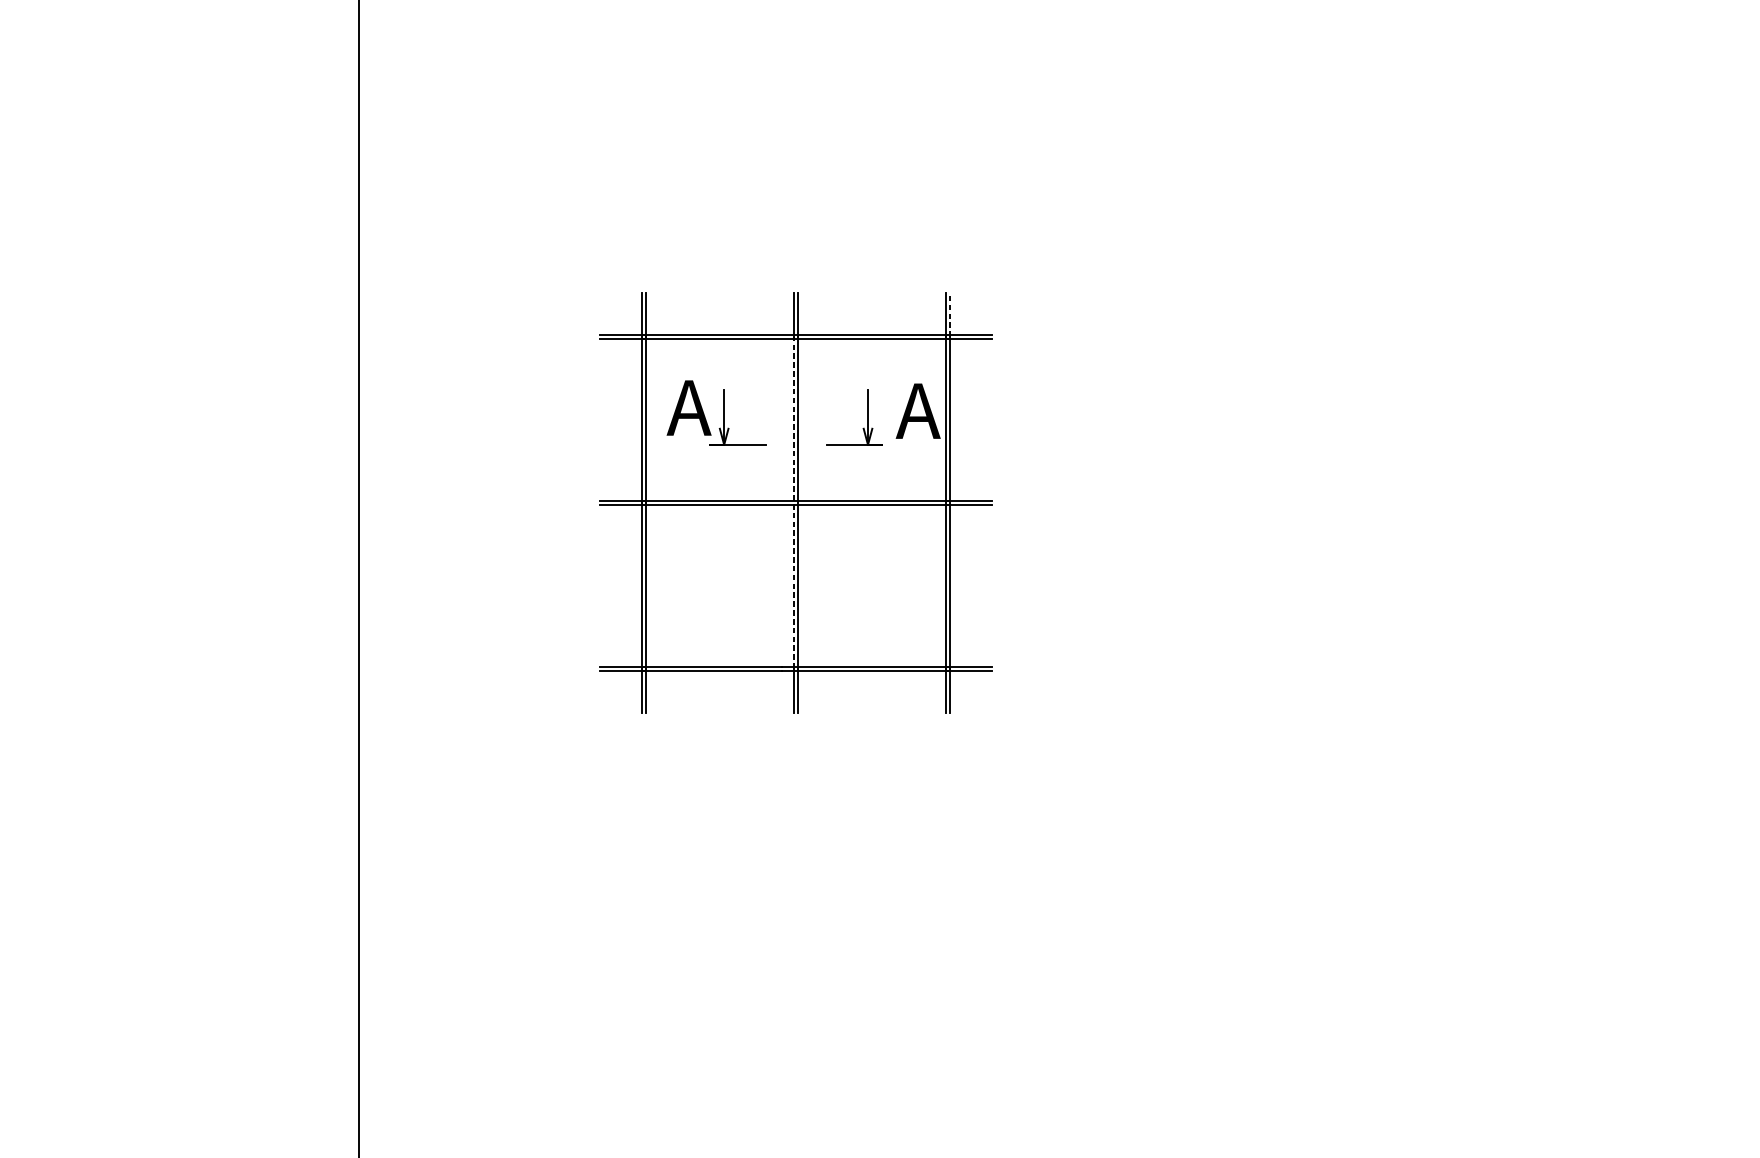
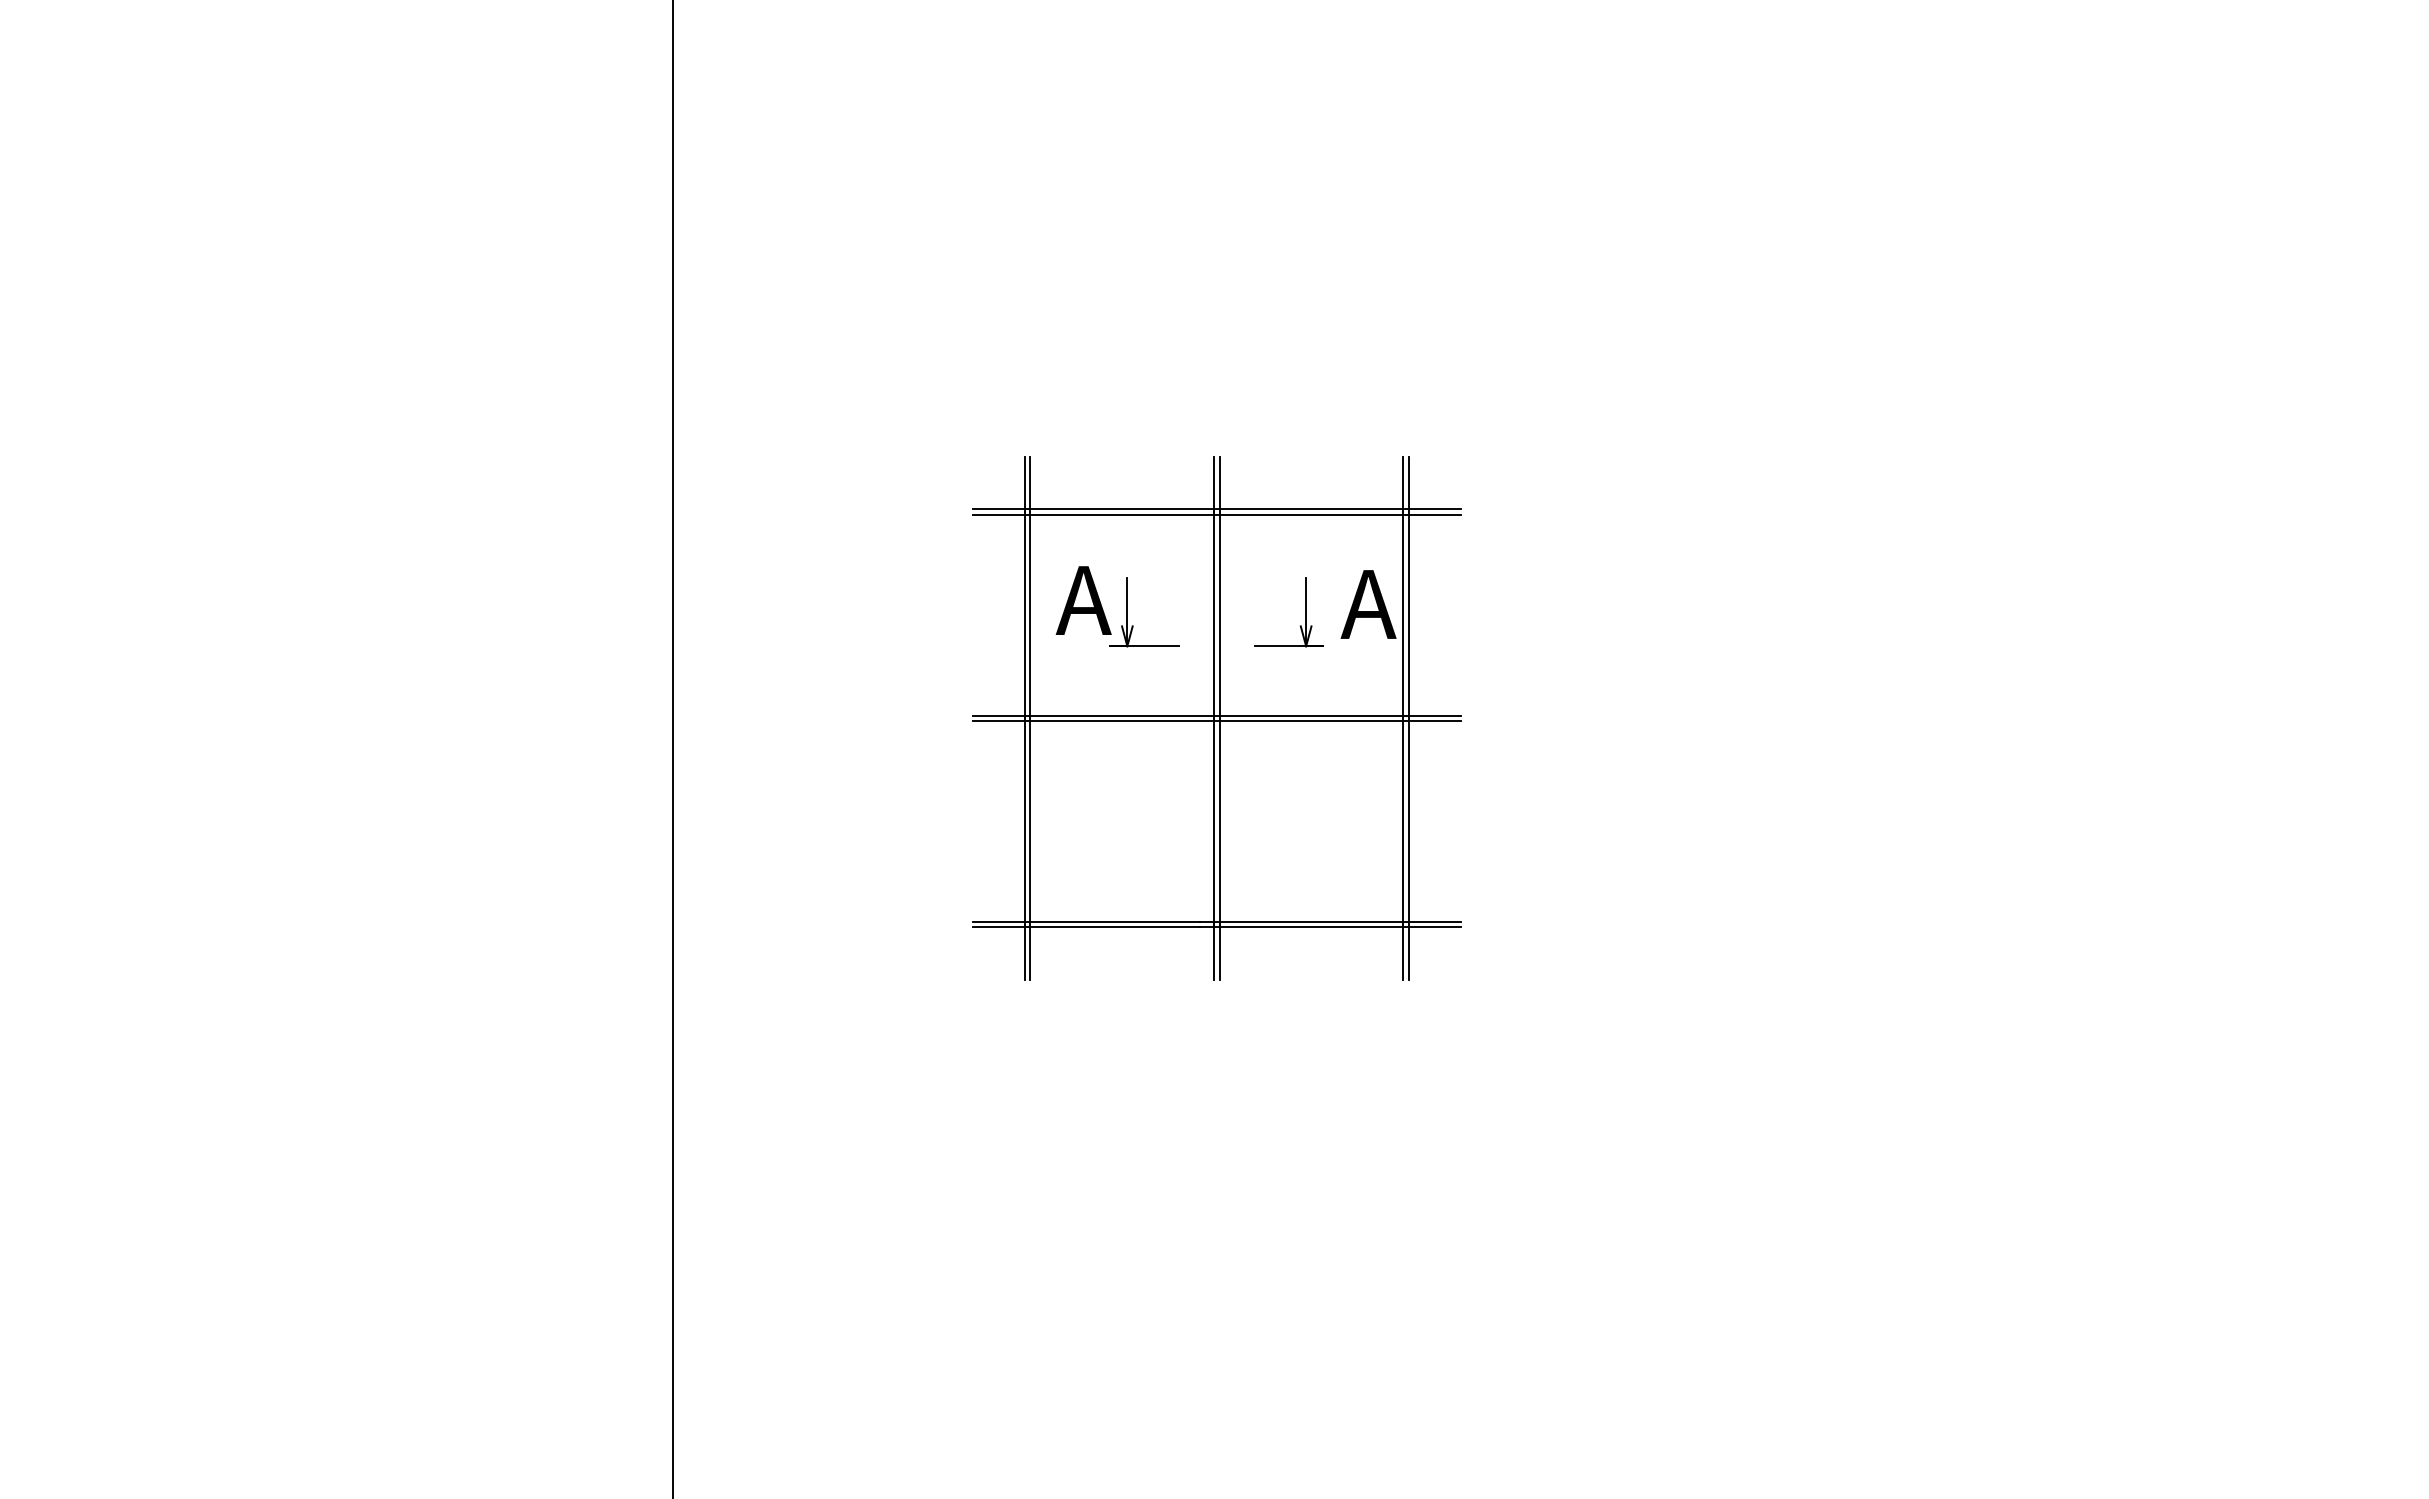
line: (950, 314) -> (1408, 484), dashed -> solid
line: (794, 502) -> (1214, 717), dashed -> solid

